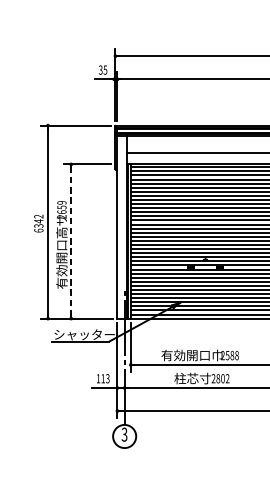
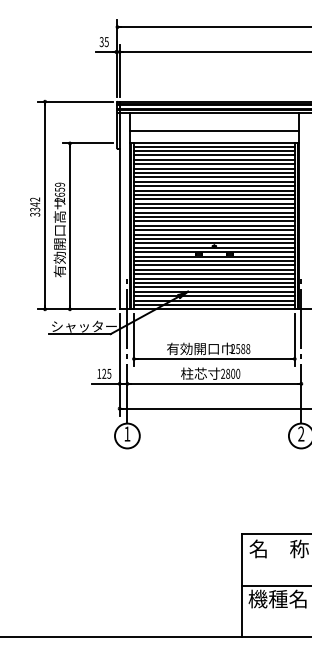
text: (39, 230) -> (35, 214), 6342 -> 3342
line: (70, 240) -> (69, 225), dashed -> solid
text: (105, 378) -> (106, 373), 113 -> 125
text: (227, 378) -> (238, 373), 2802 -> 2800
text: (124, 434) -> (127, 433), 3 -> 1

